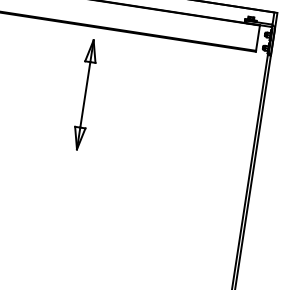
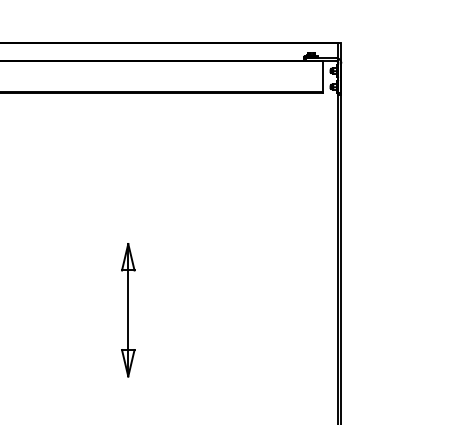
part: (85, 95) -> (128, 310), moved

